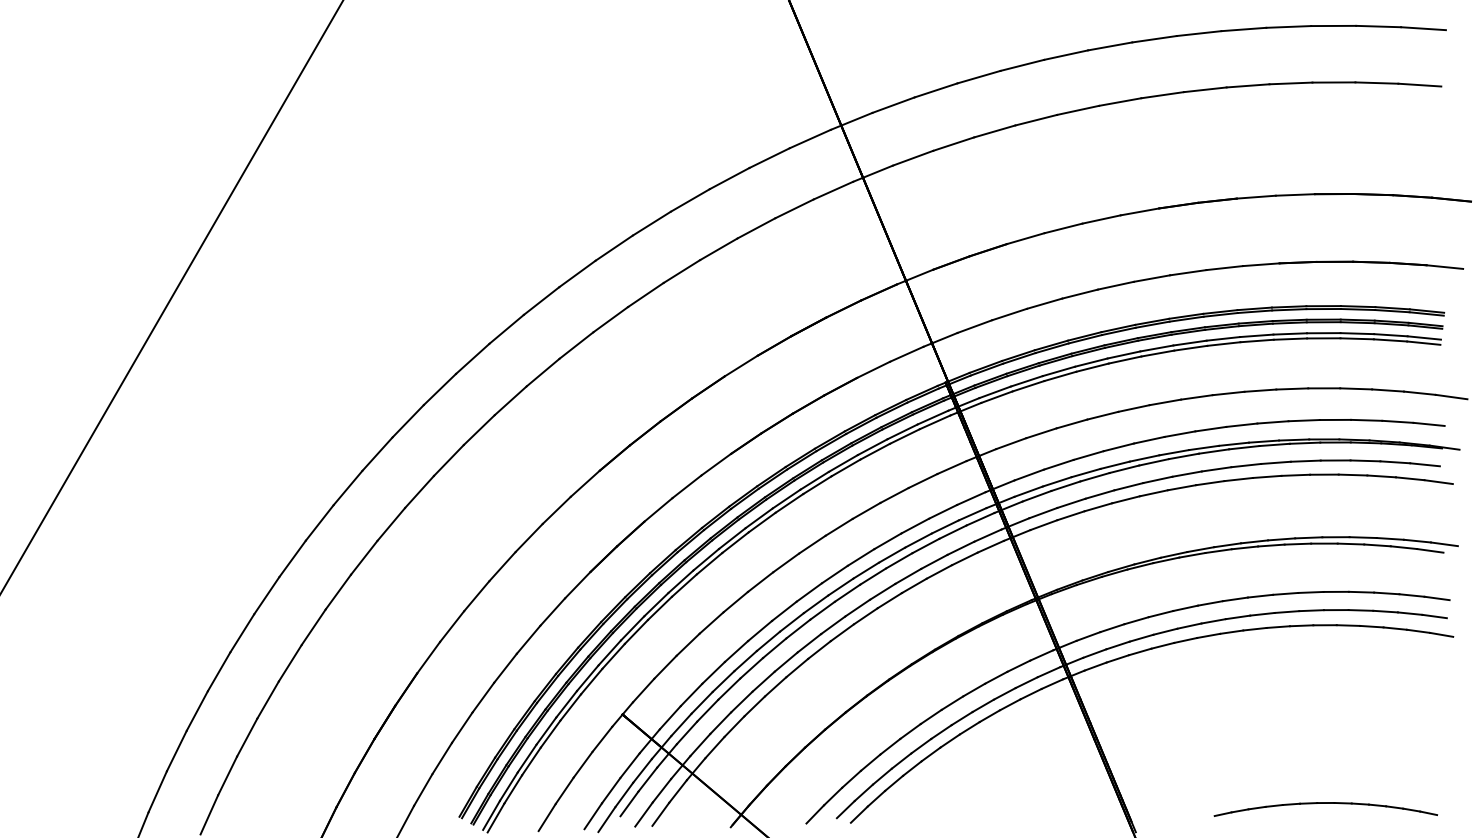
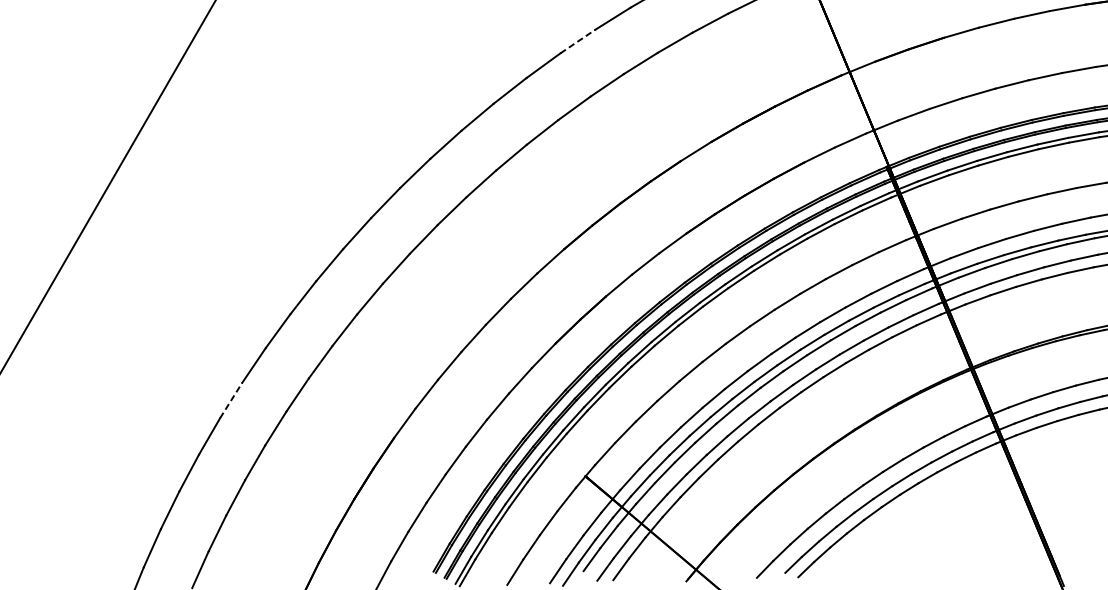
line: (614, 247) -> (578, 41), solid -> dashed
line: (242, 632) -> (231, 399), solid -> dashed

